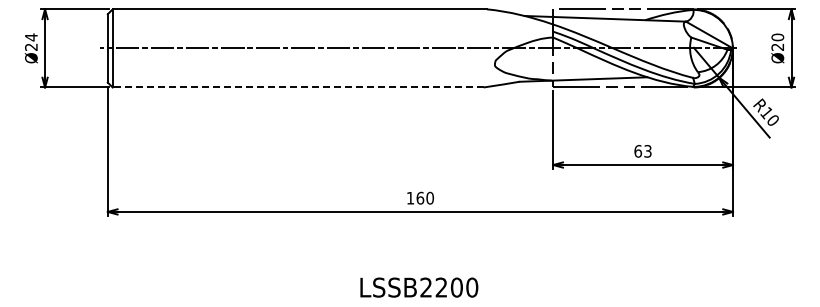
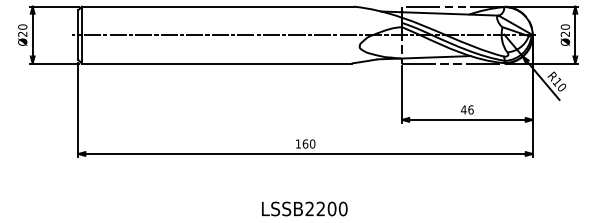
text: (31, 37) -> (22, 27), Ø24 -> Ø20
line: (297, 87) -> (216, 63), dashed -> solid
text: (642, 151) -> (467, 110), 63 -> 46

